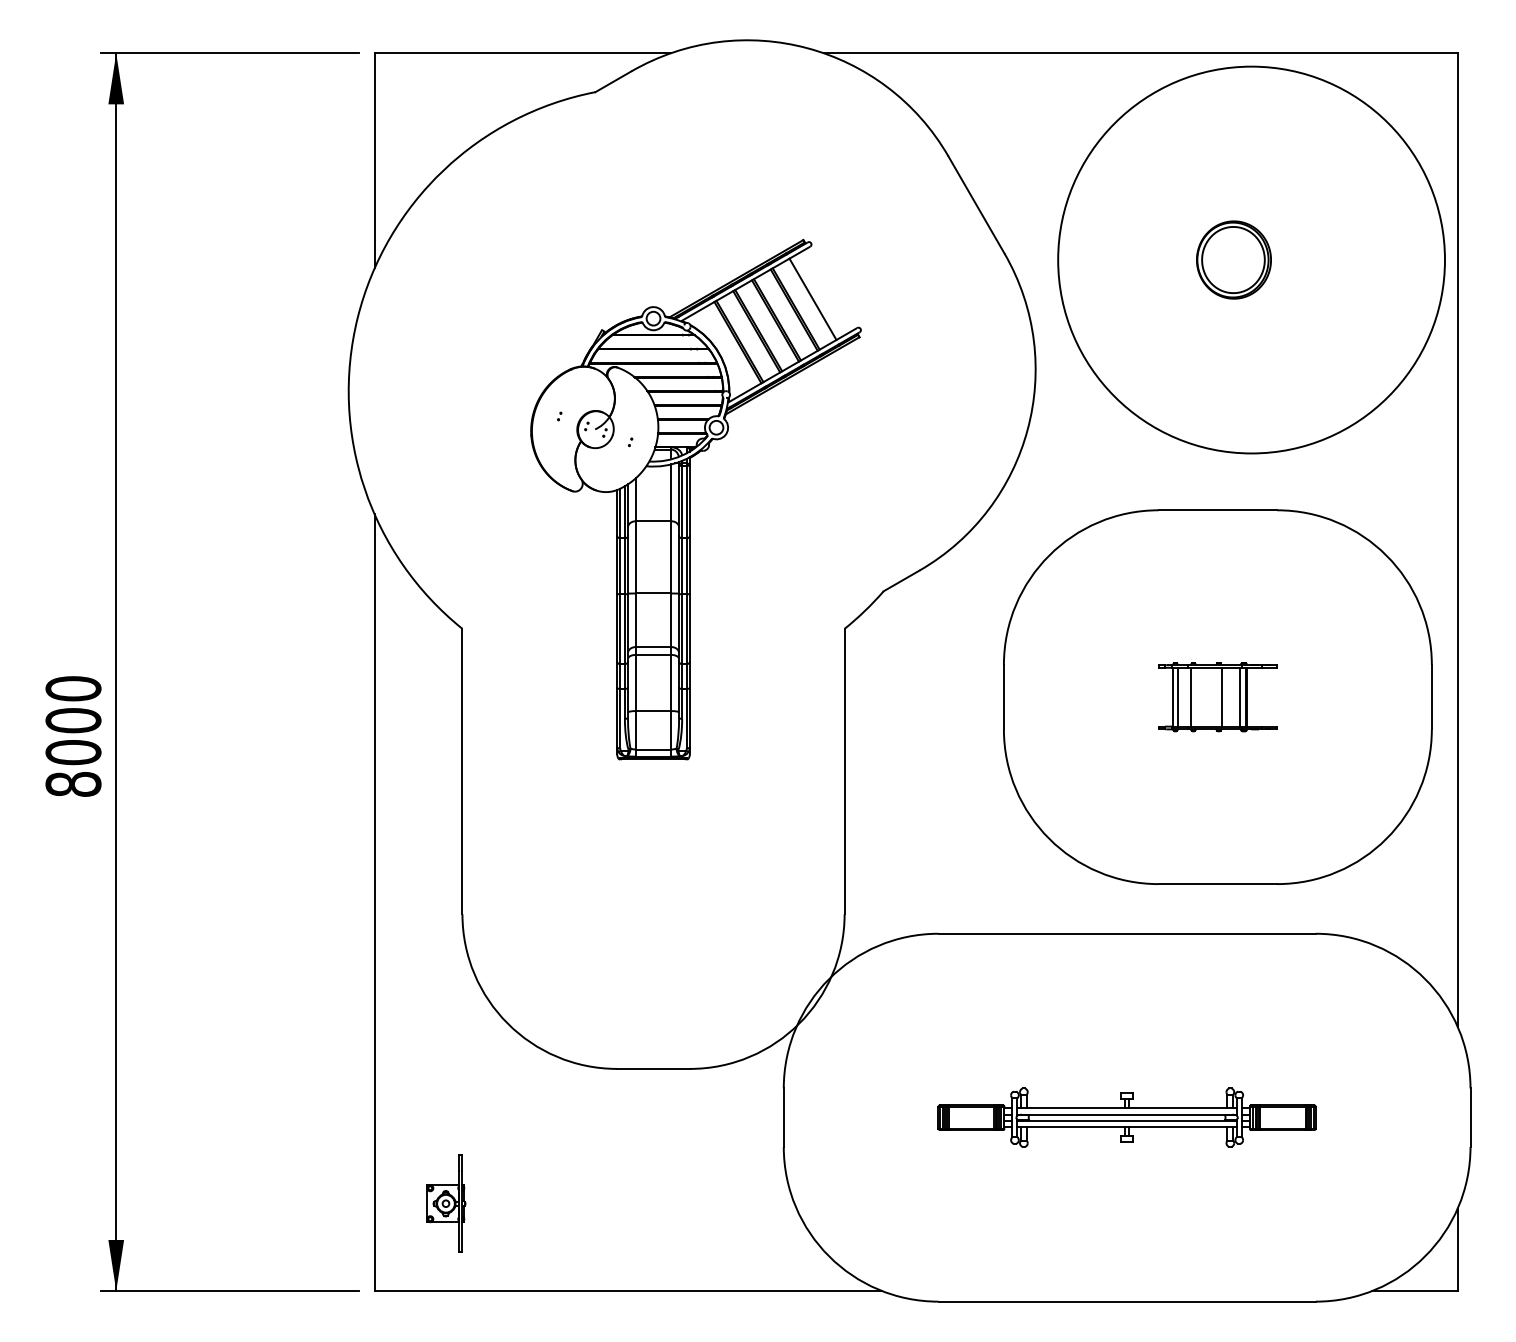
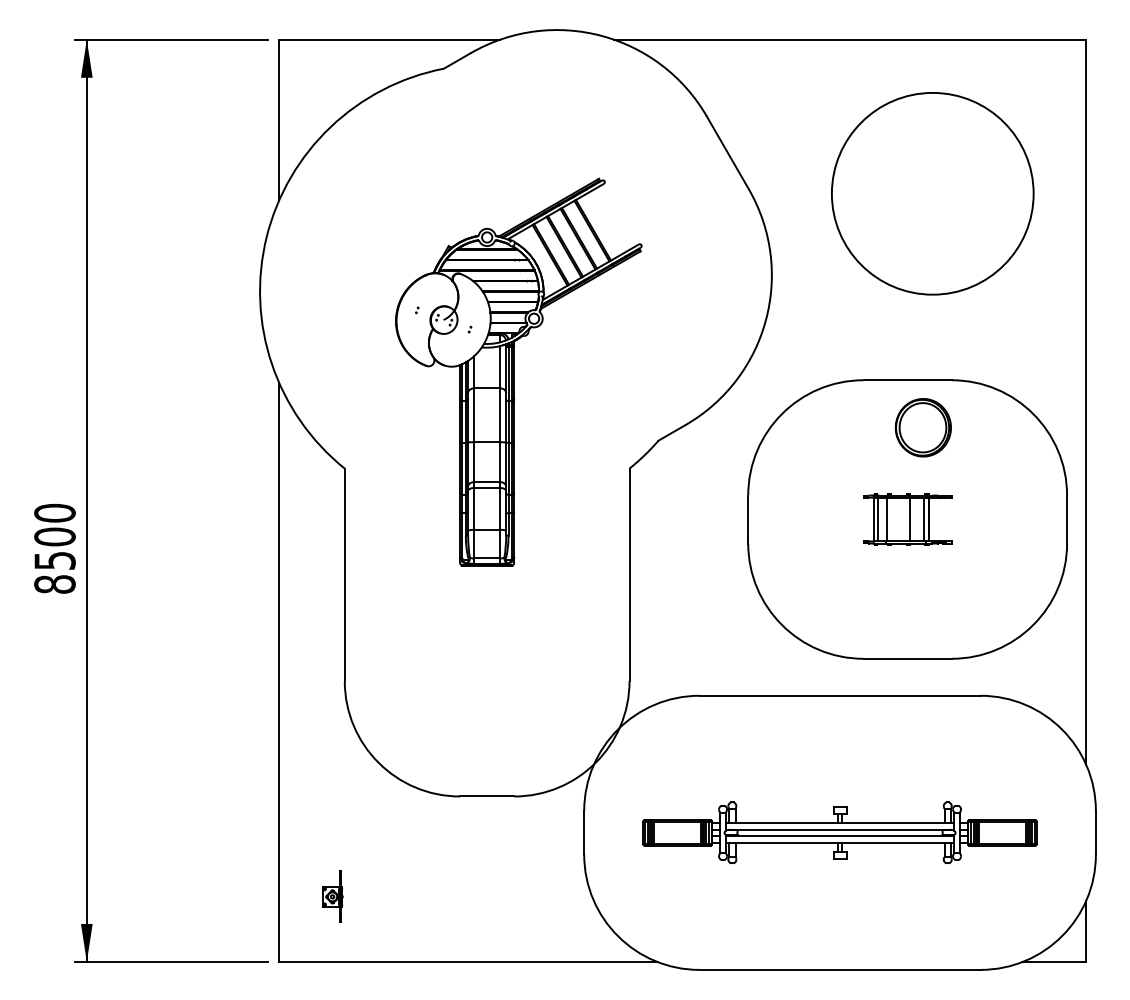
part: (1233, 259) -> (923, 427), moved
circle: (1251, 259) -> (932, 193), size x0.7
line: (812, 299) -> (605, 223), removed
text: (73, 752) -> (54, 560), 8000 -> 8500
part: (1126, 1117) -> (839, 832), size x1.4
part: (446, 1203) -> (332, 896), size x0.7

